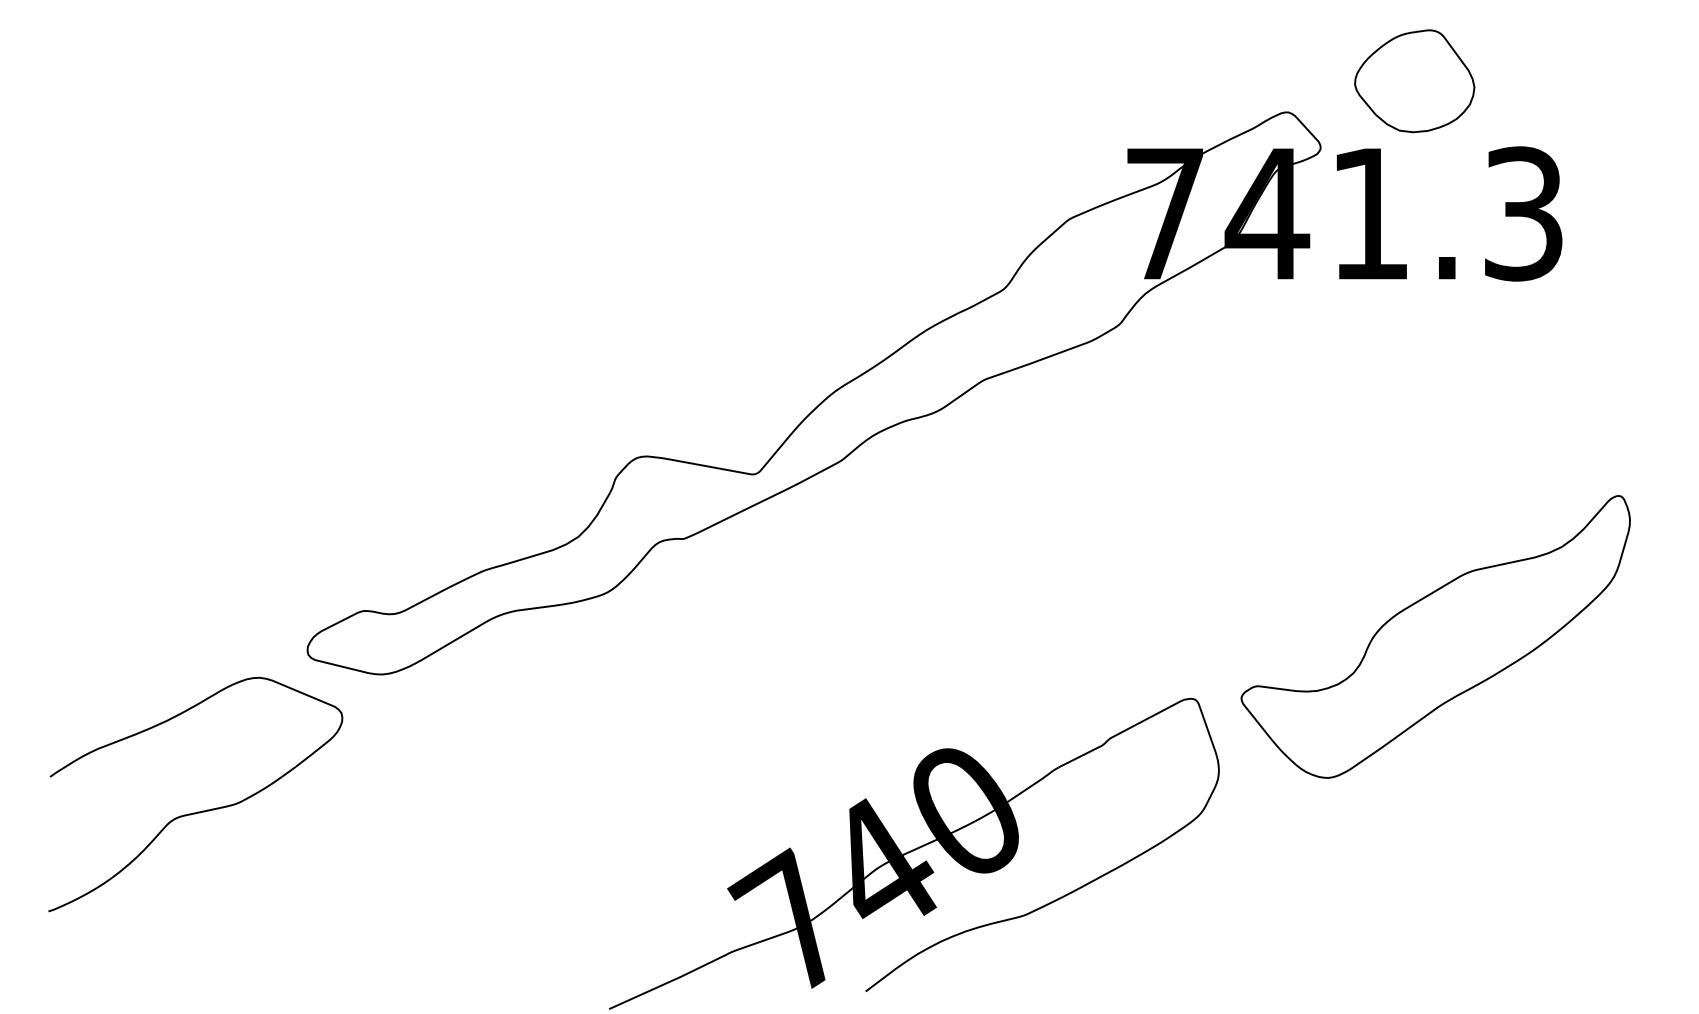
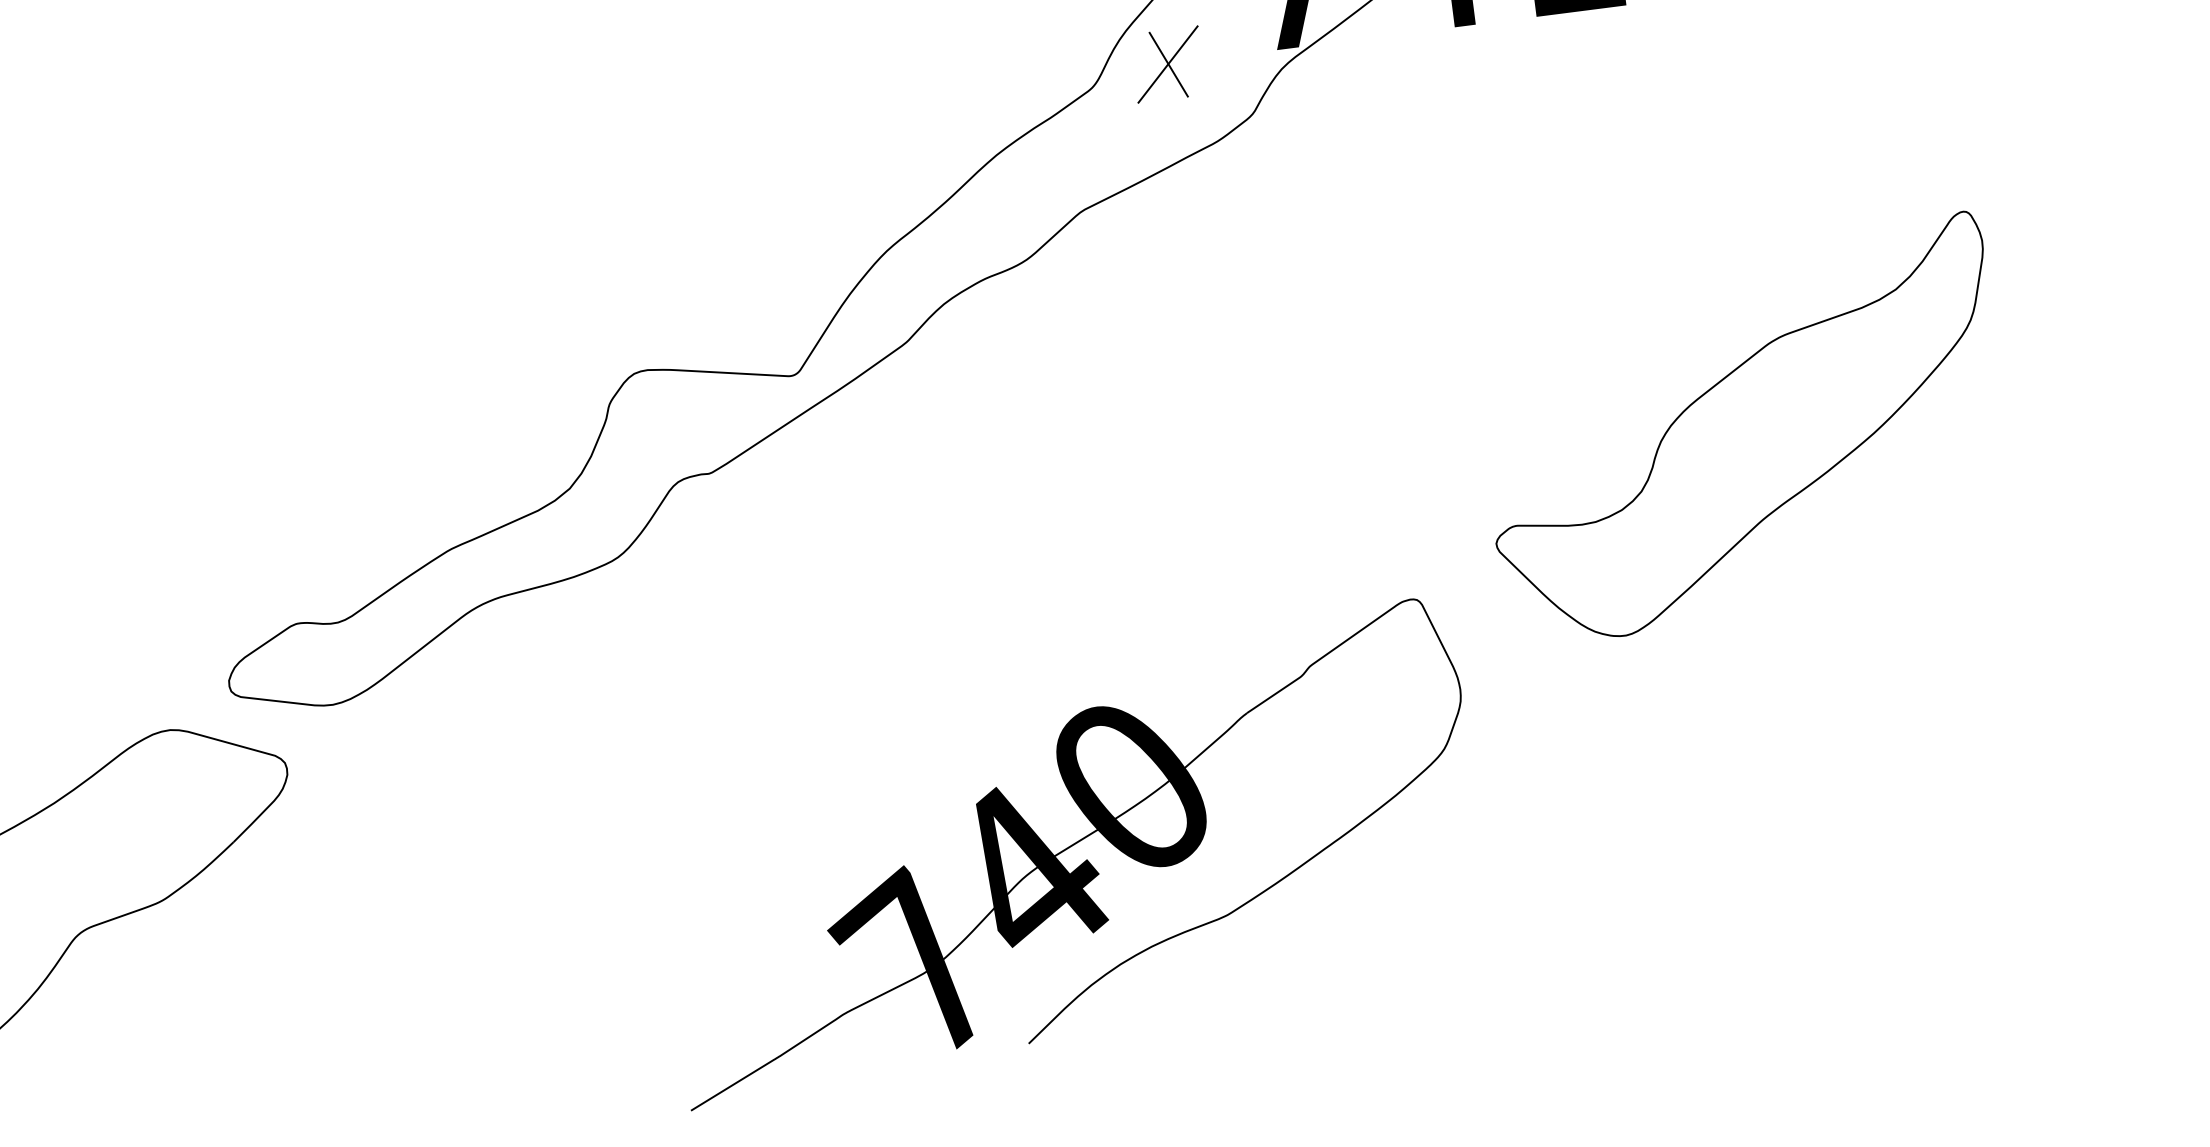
part: (1061, 279) -> (1167, 64), added
part: (1435, 636) -> (1743, 429), moved

